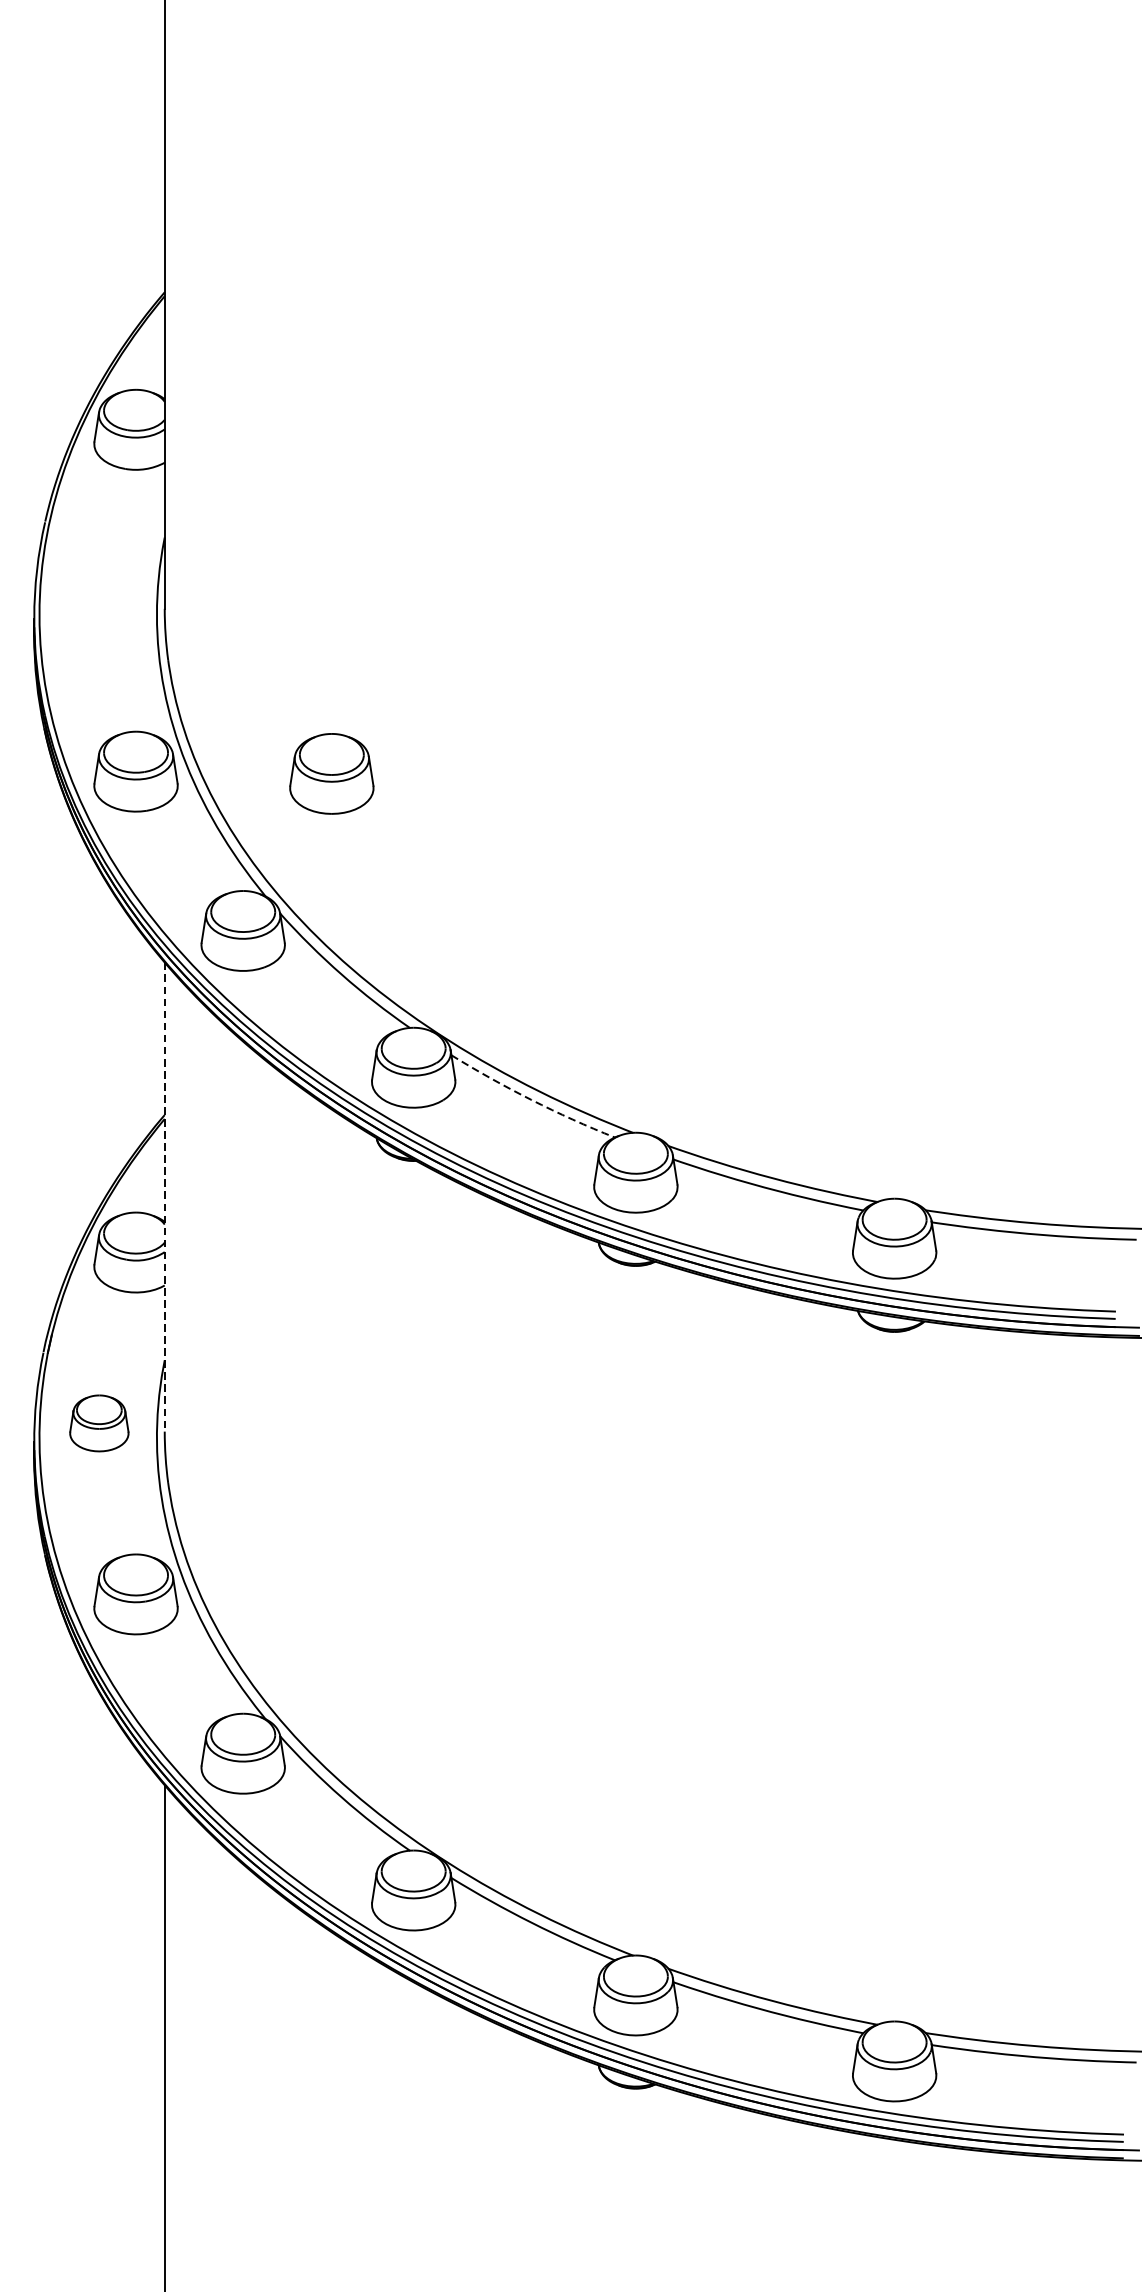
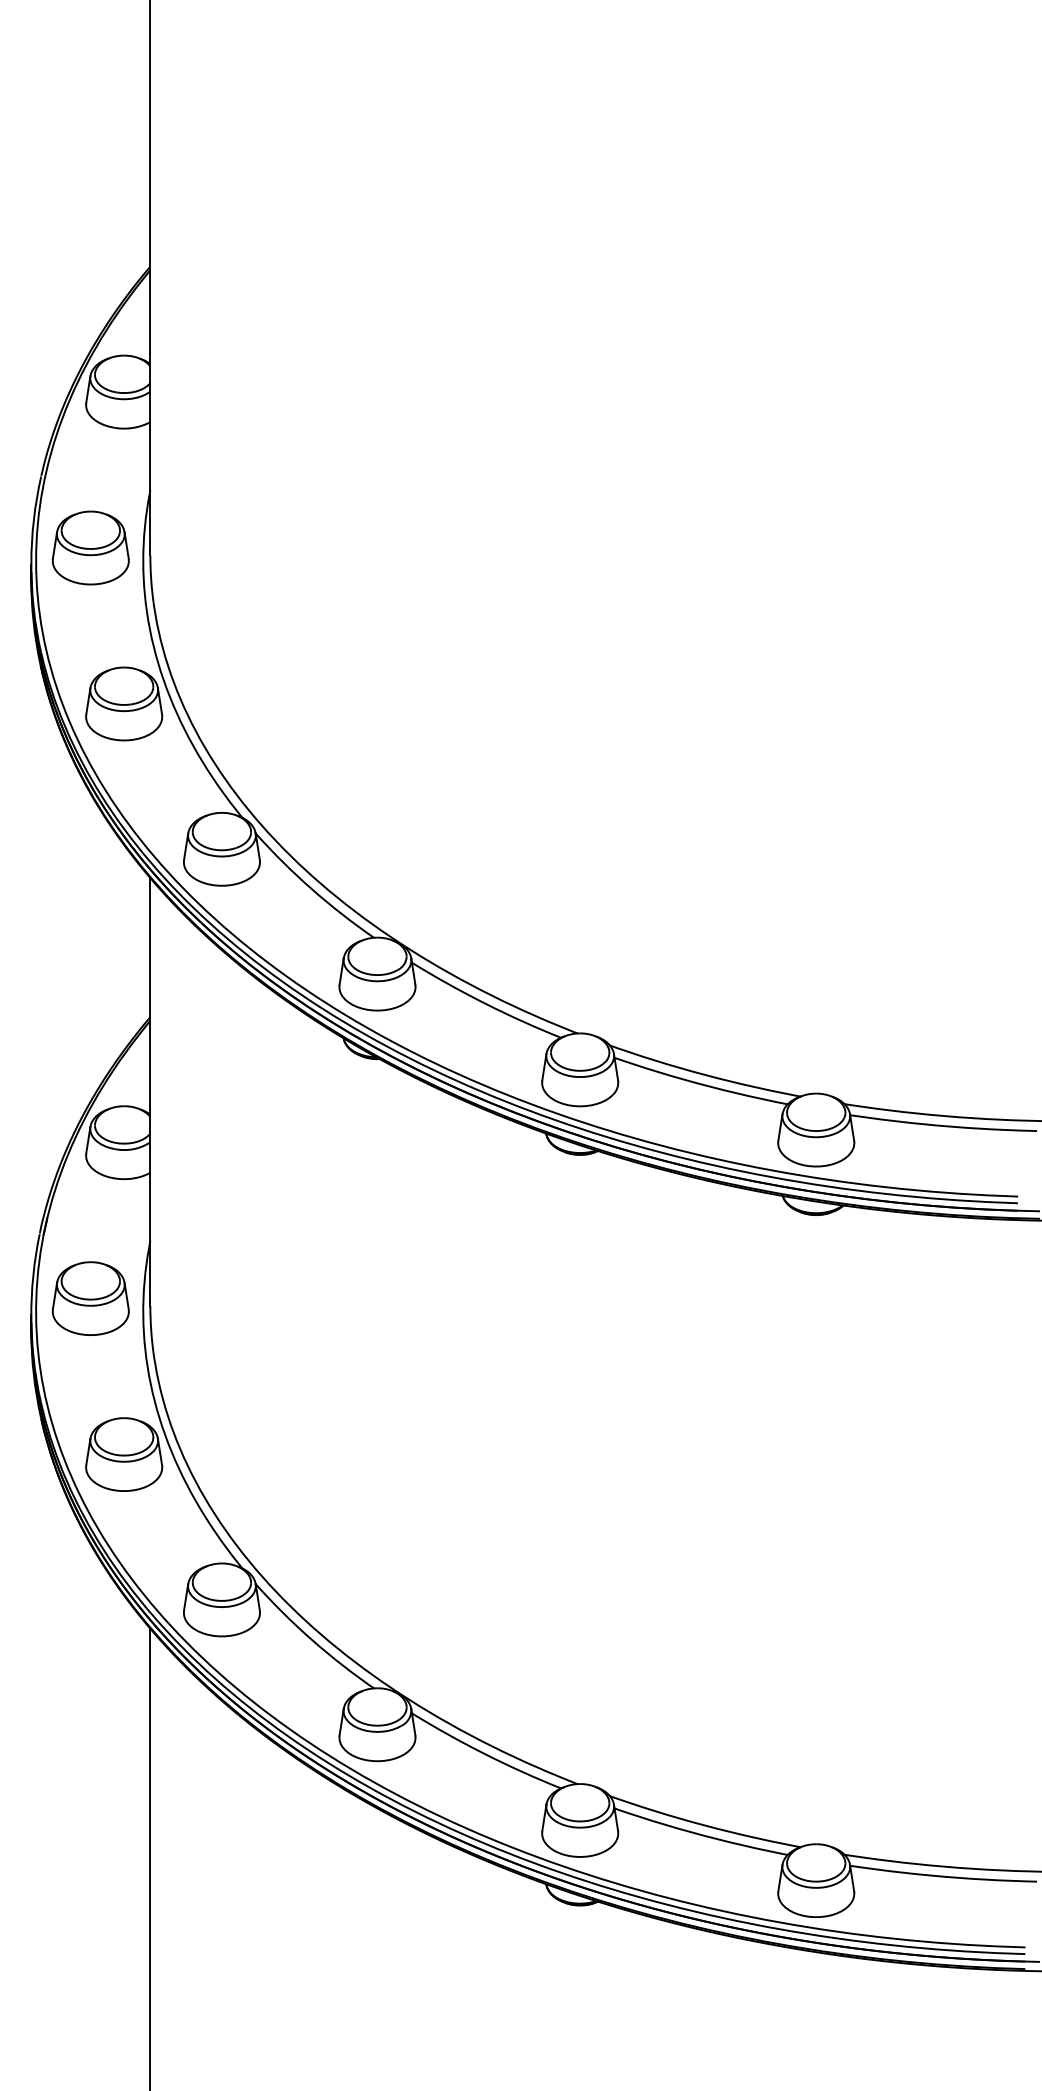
part: (331, 773) -> (90, 547), moved
arc: (530, 1099) -> (484, 1003), dashed -> solid
line: (164, 1197) -> (150, 1092), dashed -> solid
part: (99, 1423) -> (90, 1298), size x1.43

